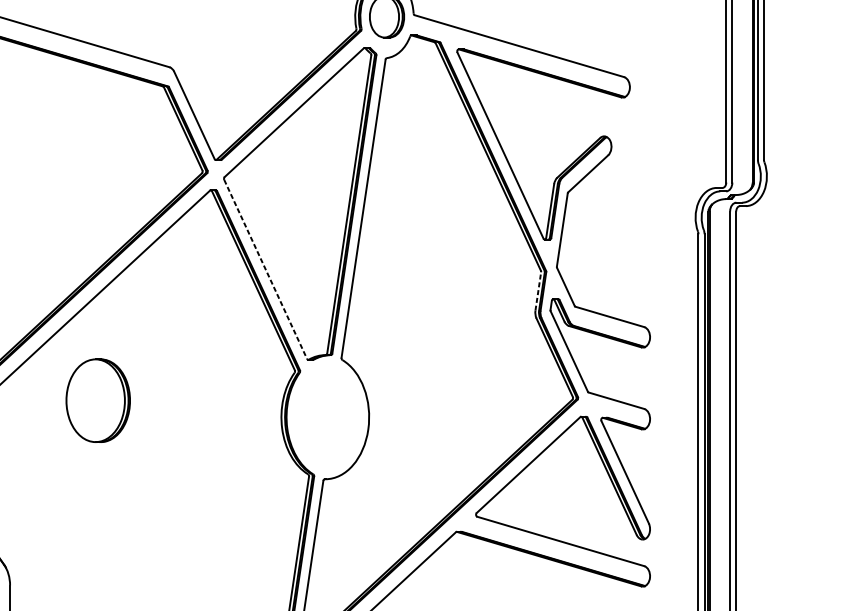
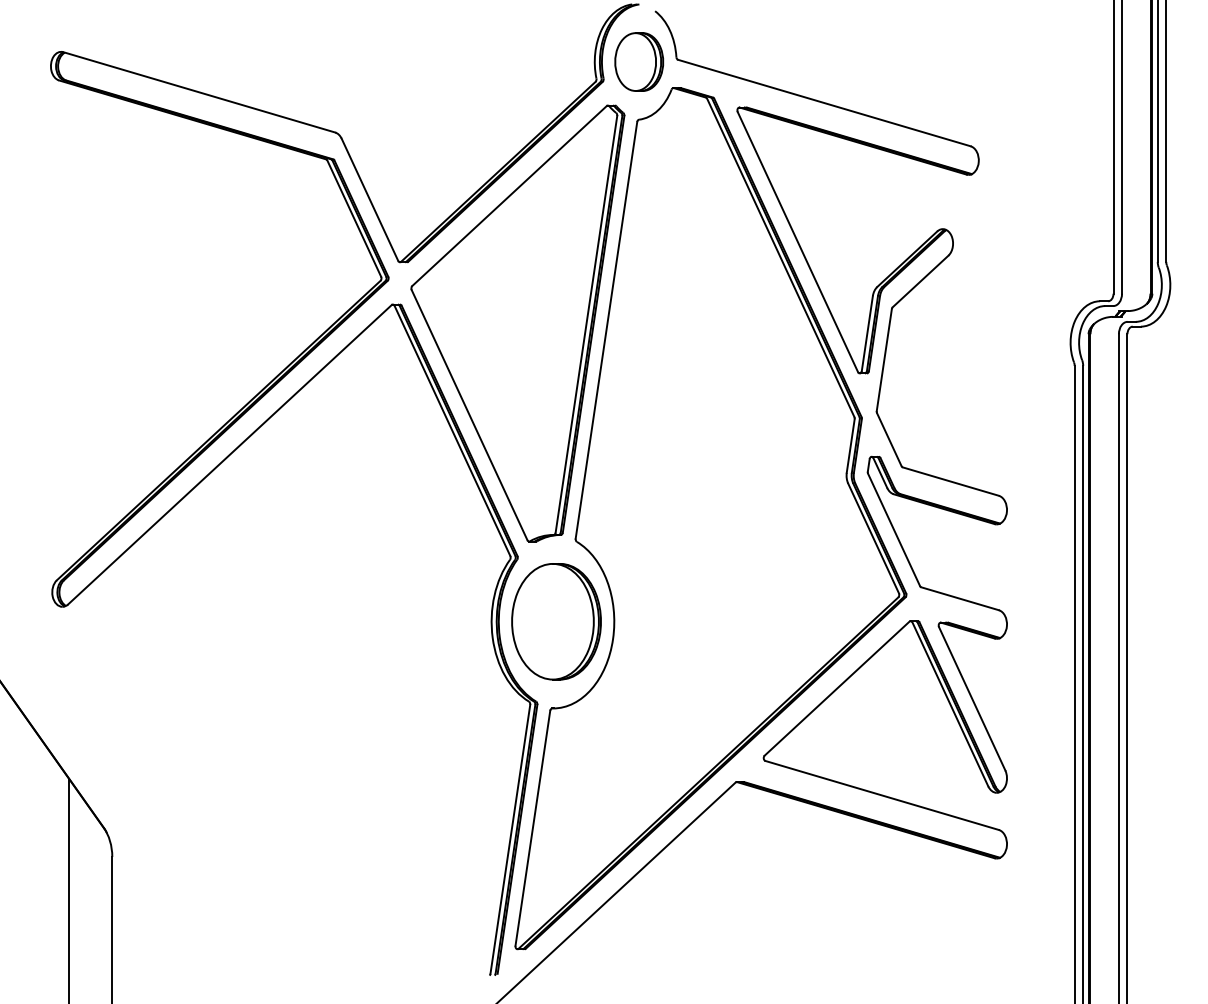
line: (265, 269) -> (469, 415), dashed -> solid
line: (538, 291) -> (850, 445), dashed -> solid
part: (98, 400) -> (556, 621), moved

